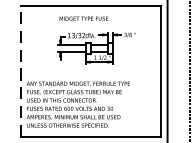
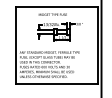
line: (21, 69) -> (16, 44), dashed -> solid

